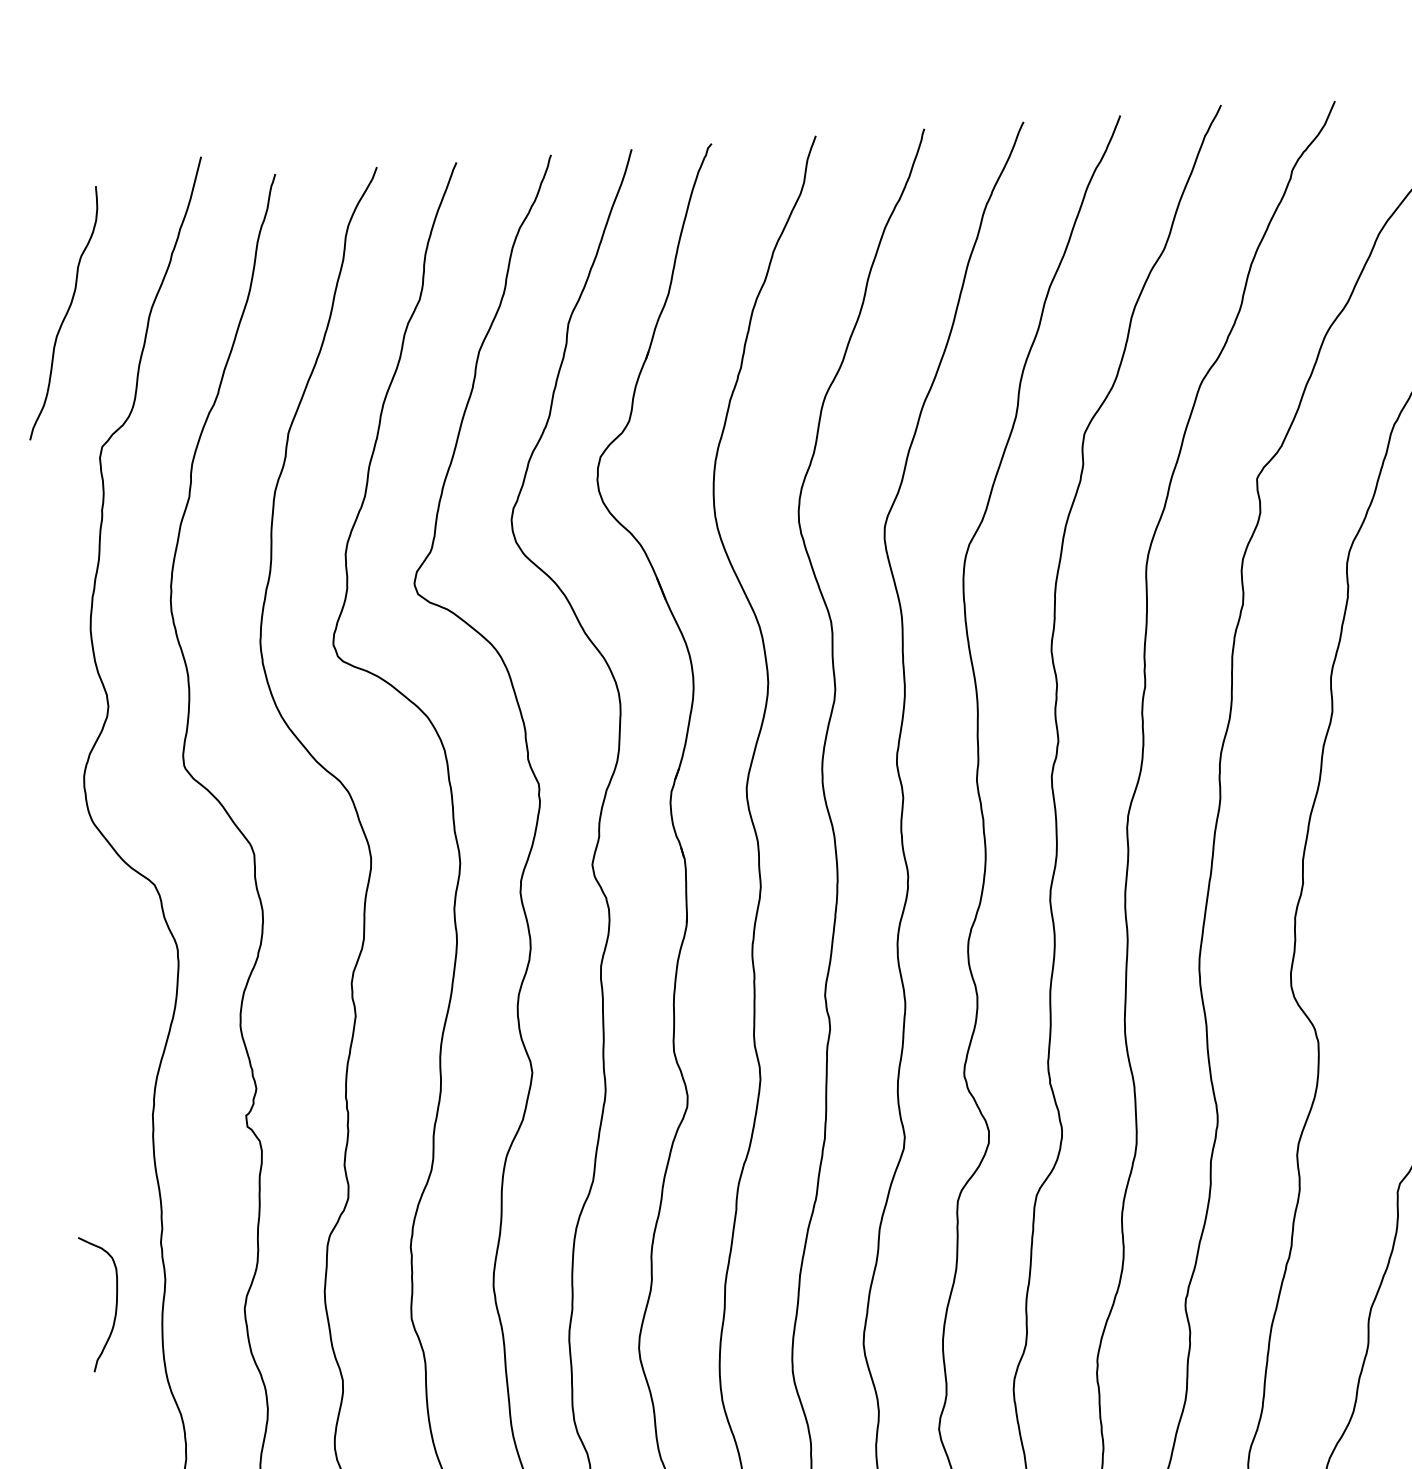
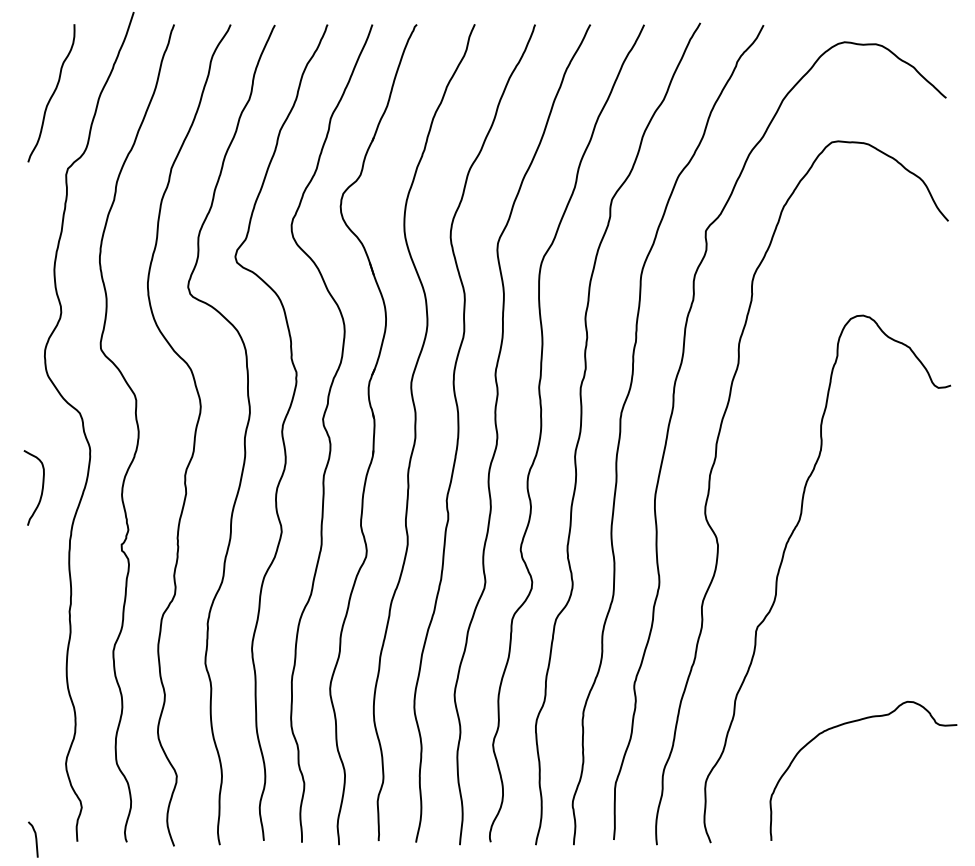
curve: (114, 1303) -> (41, 488), moved

